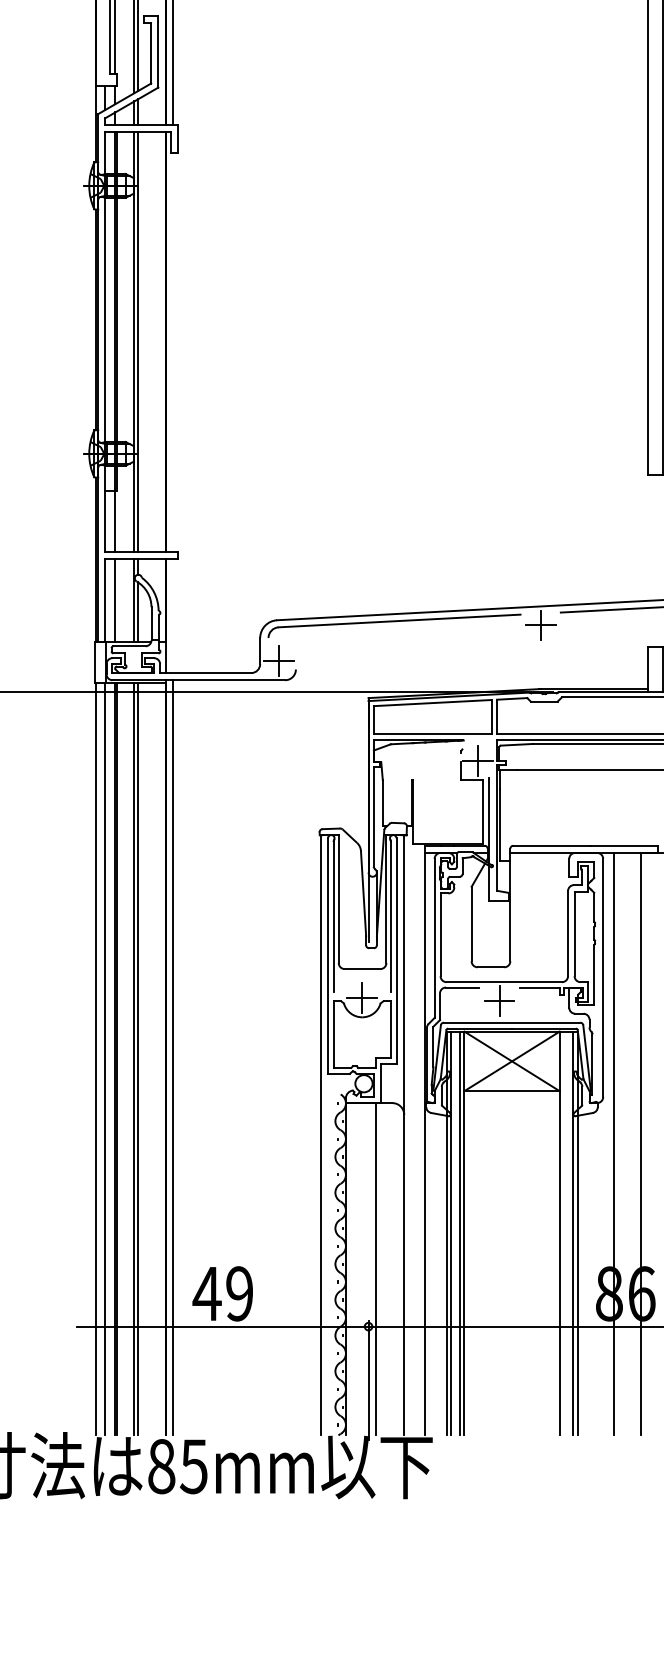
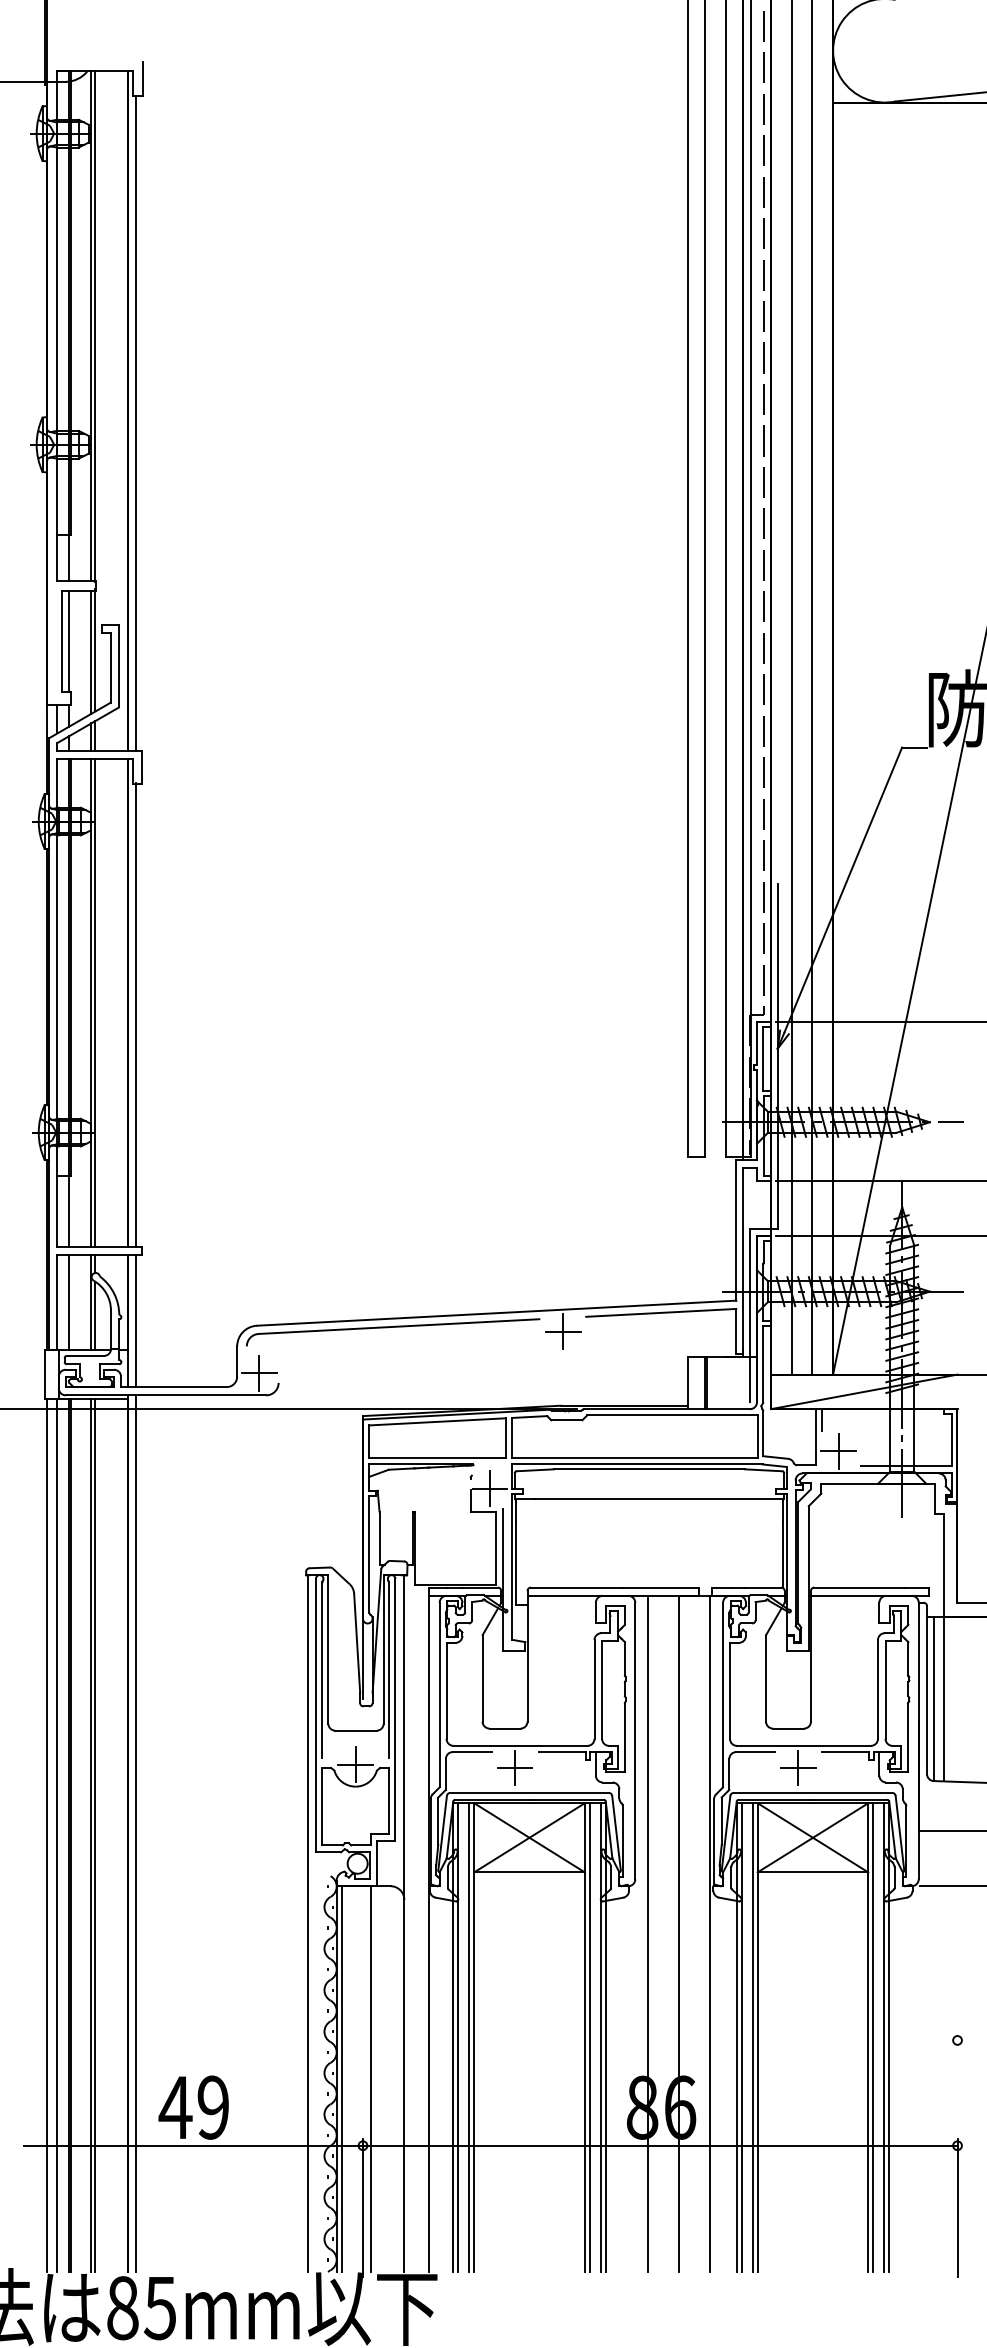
line: (173, 352) -> (136, 1014), added
line: (173, 616) -> (136, 1321), added
line: (563, 1233) -> (589, 2037), added
line: (350, 1269) -> (342, 2079), added

